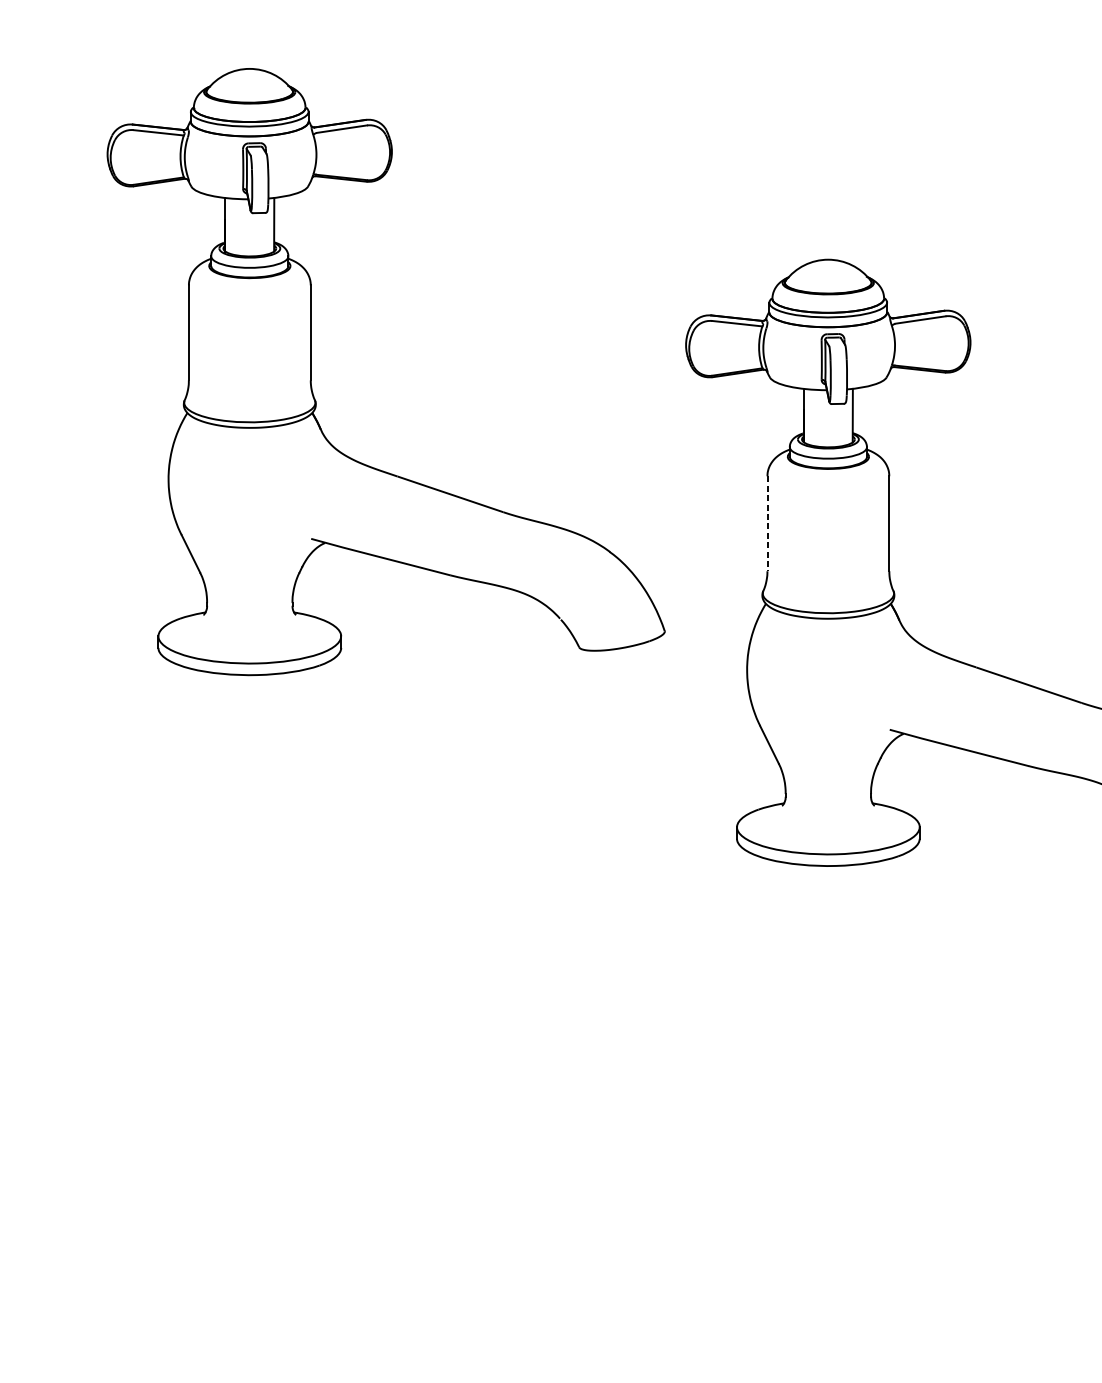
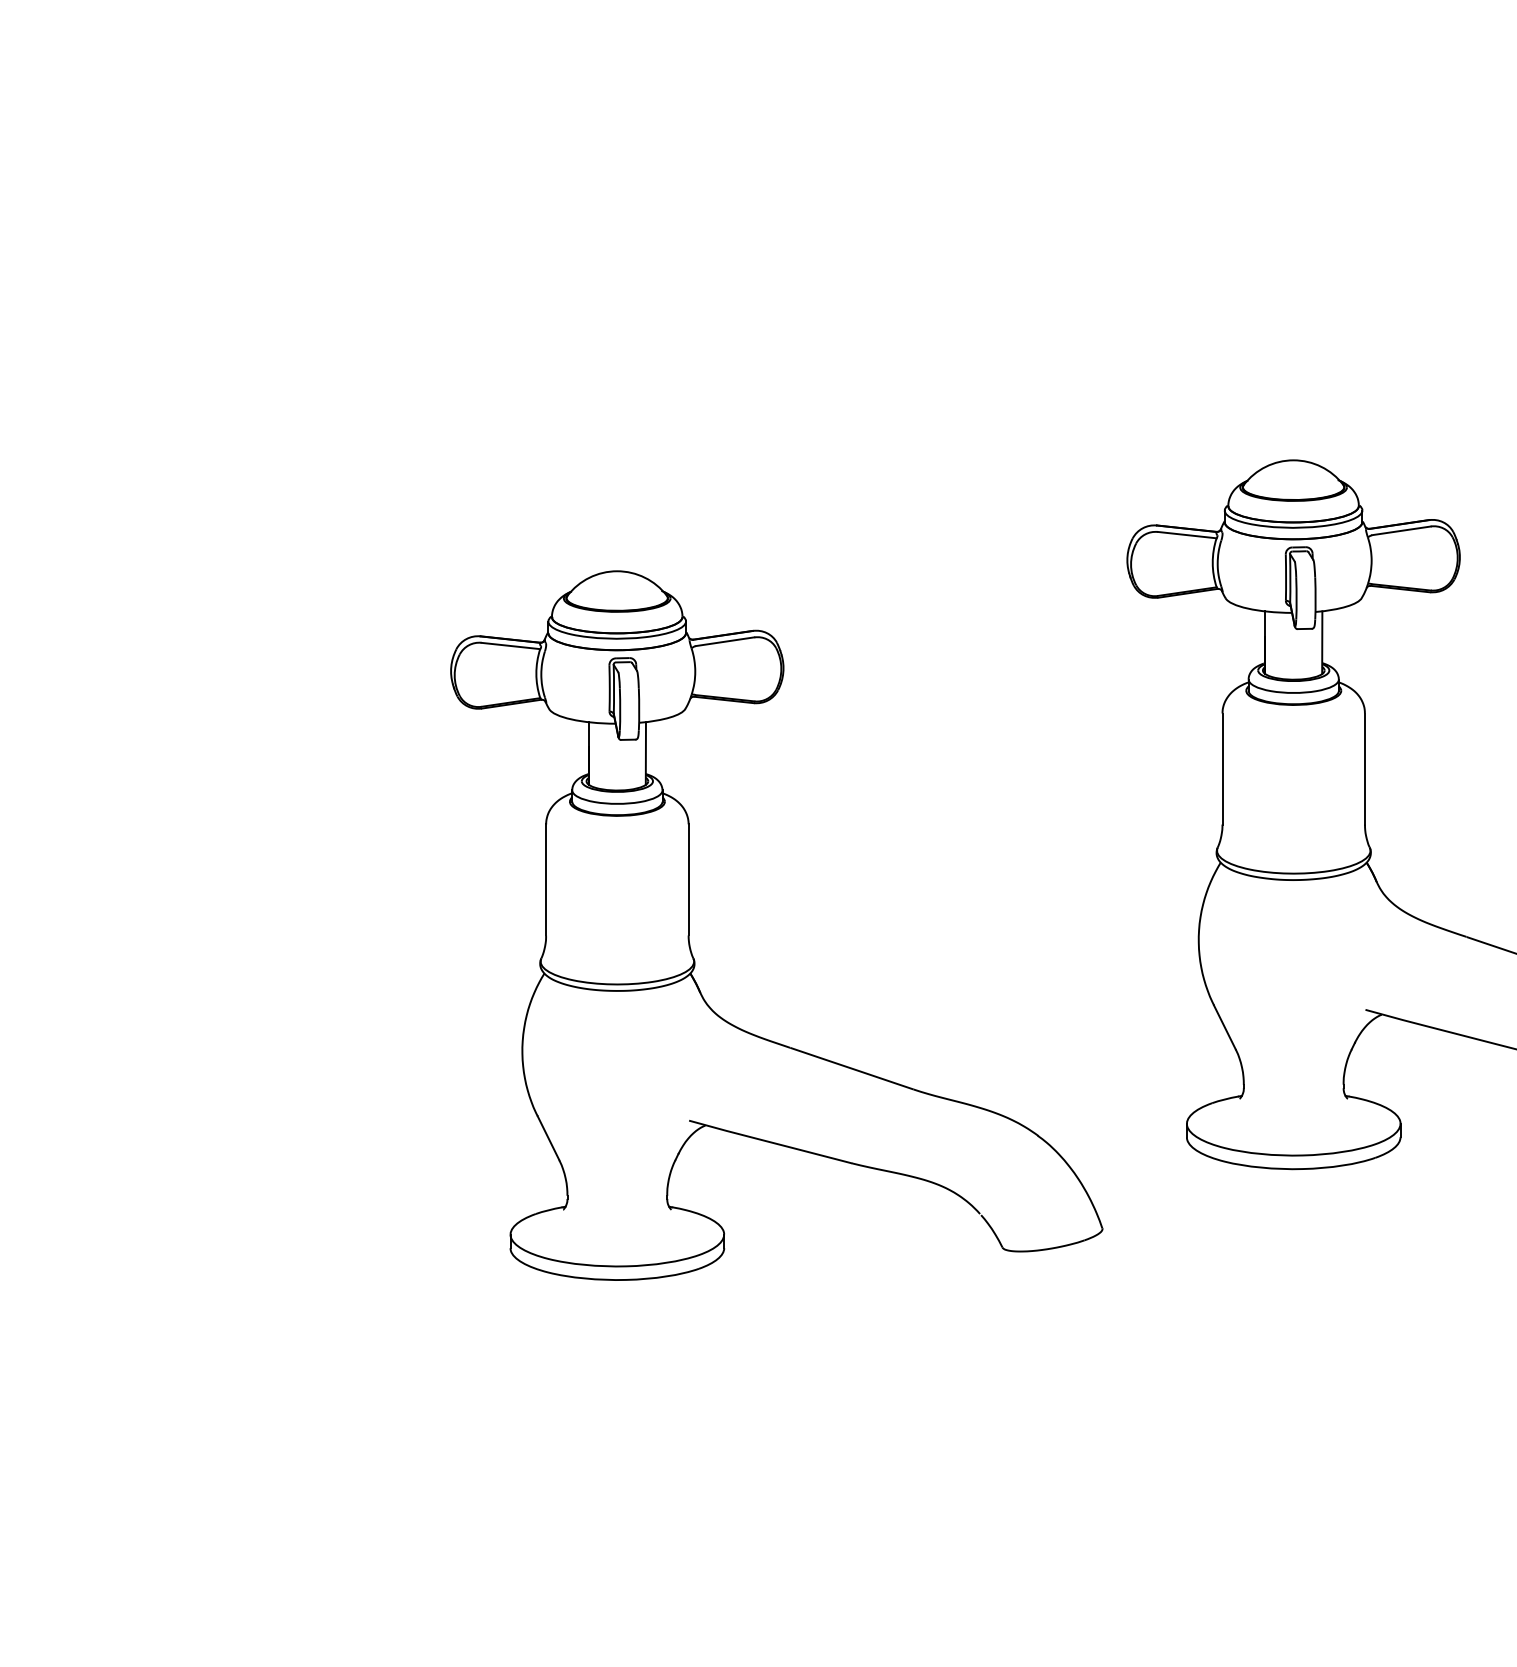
part: (311, 371) -> (689, 925), moved
line: (767, 524) -> (1222, 769), dashed -> solid

